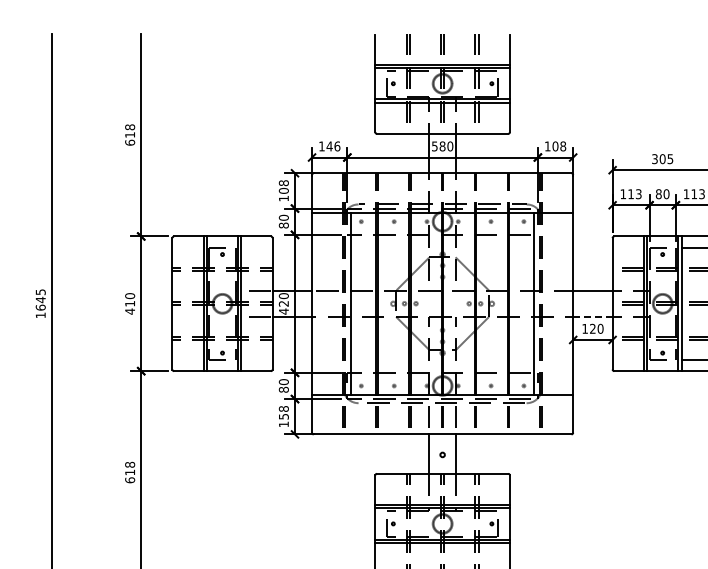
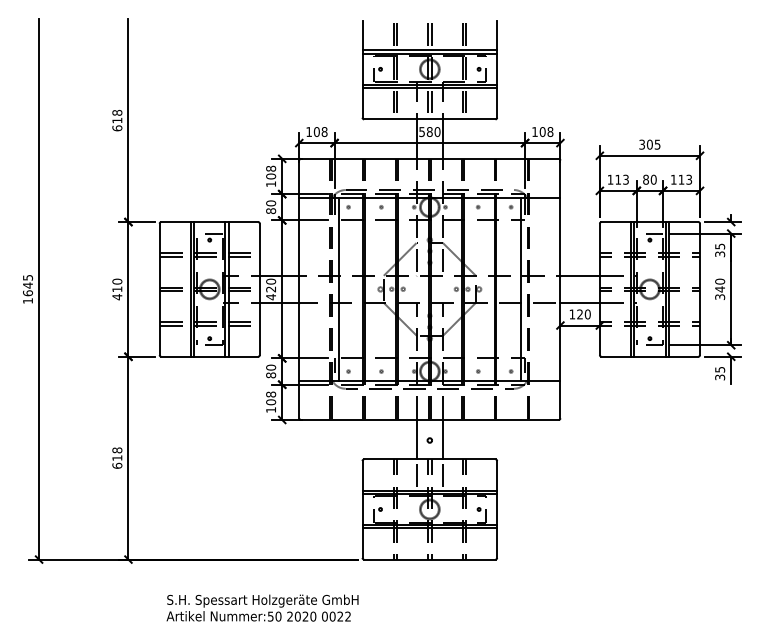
text: (333, 145) -> (320, 131), 146 -> 108
line: (593, 316) -> (580, 302), dashed -> solid
text: (284, 416) -> (271, 402), 158 -> 108

